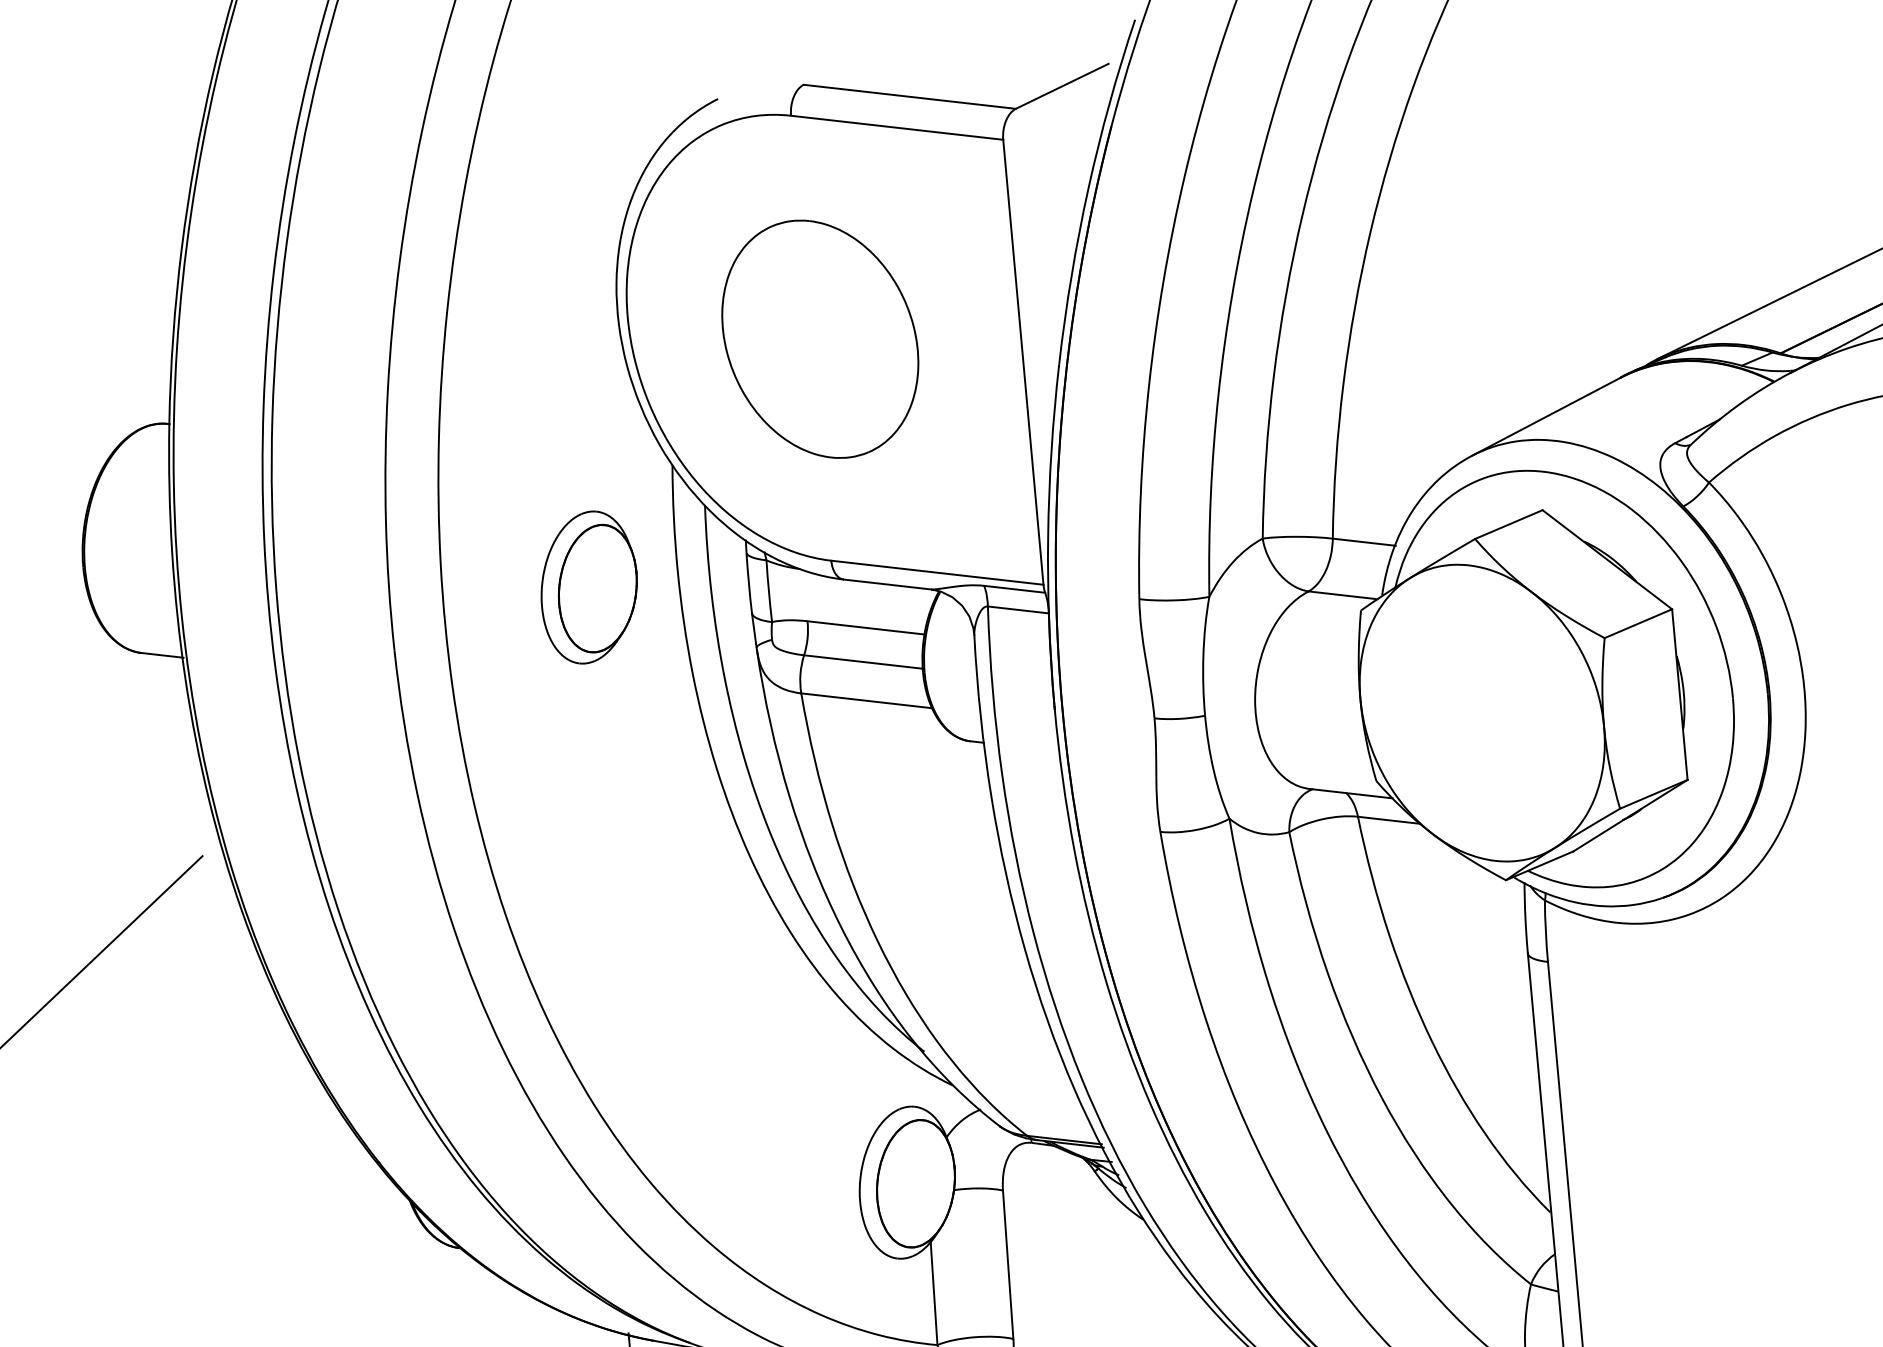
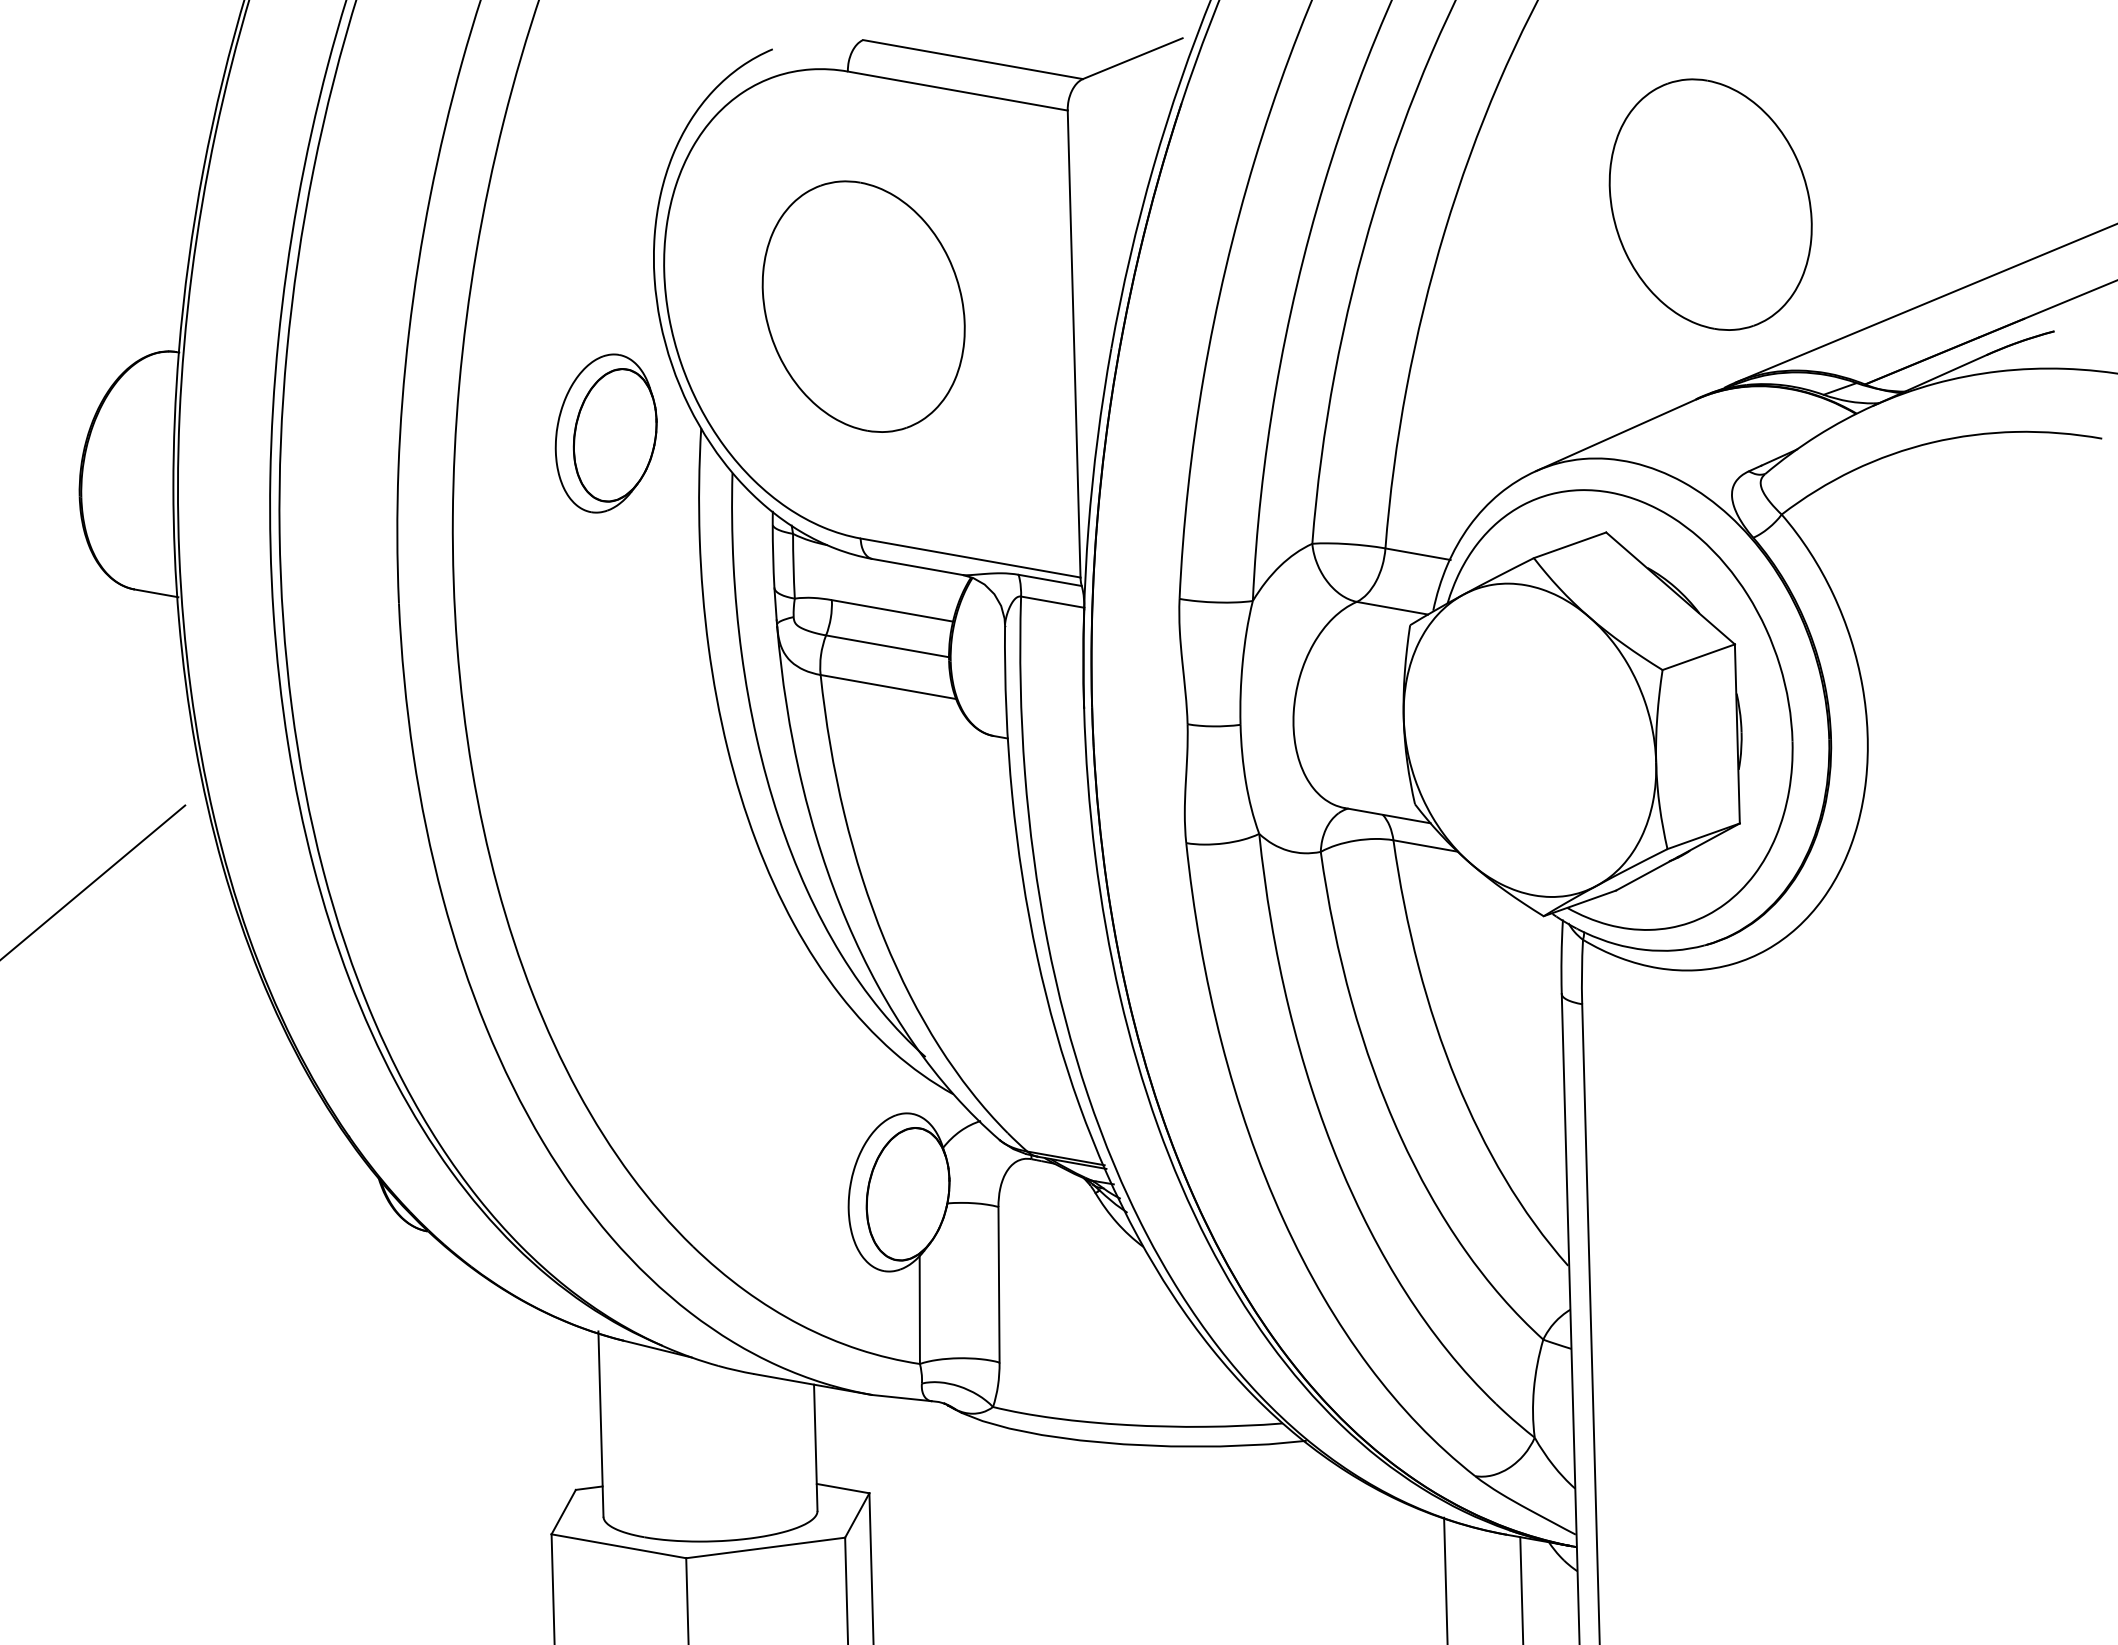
part: (1622, 190) -> (1710, 204), added
part: (588, 587) -> (605, 433), moved

